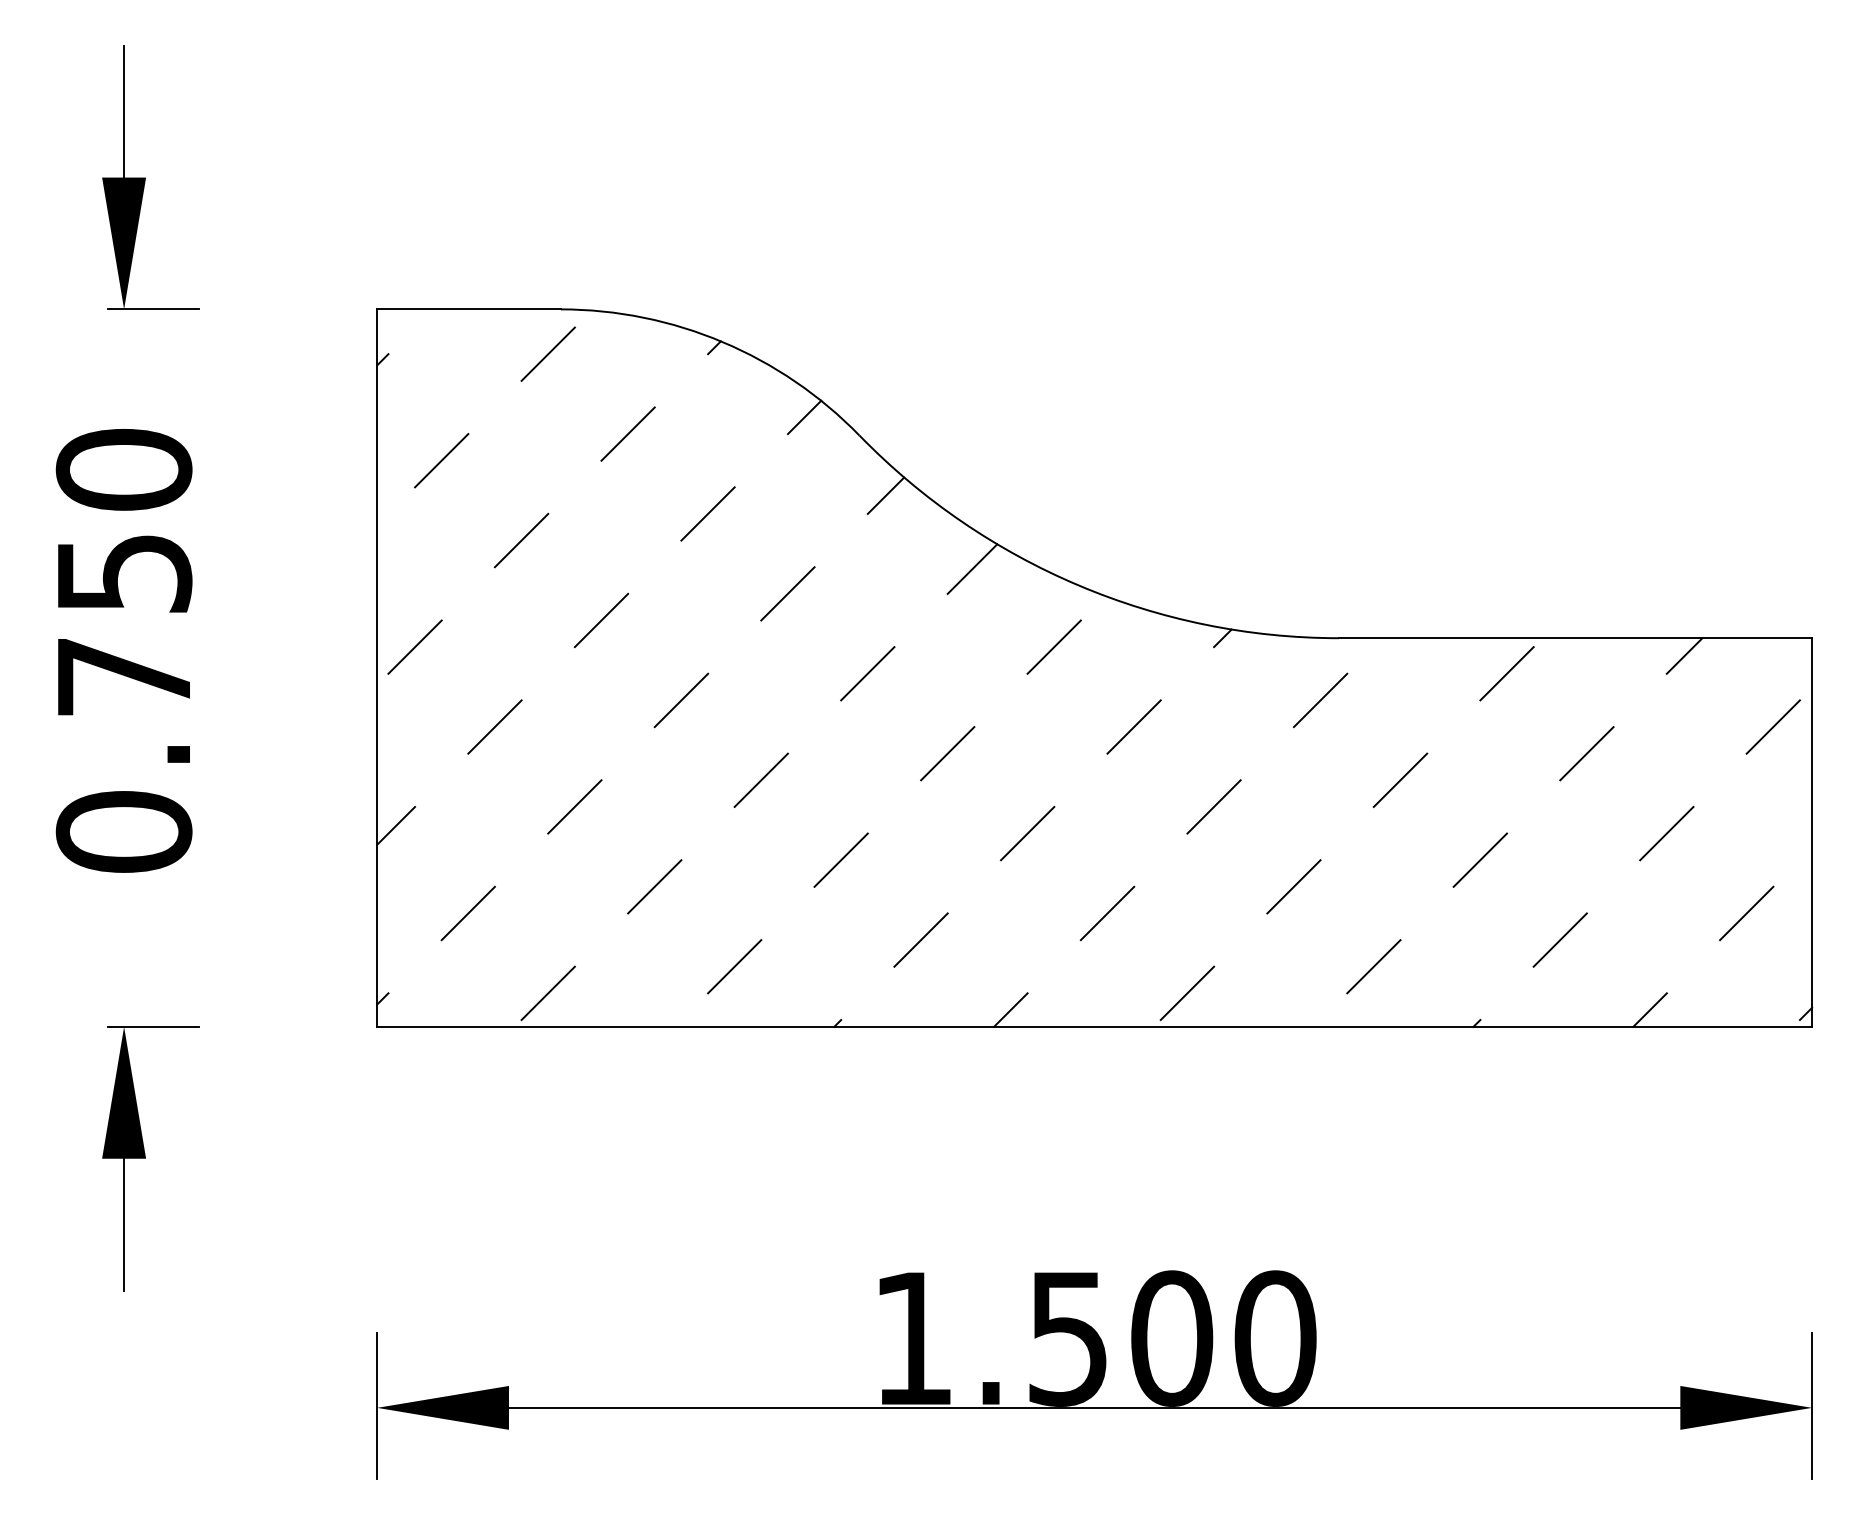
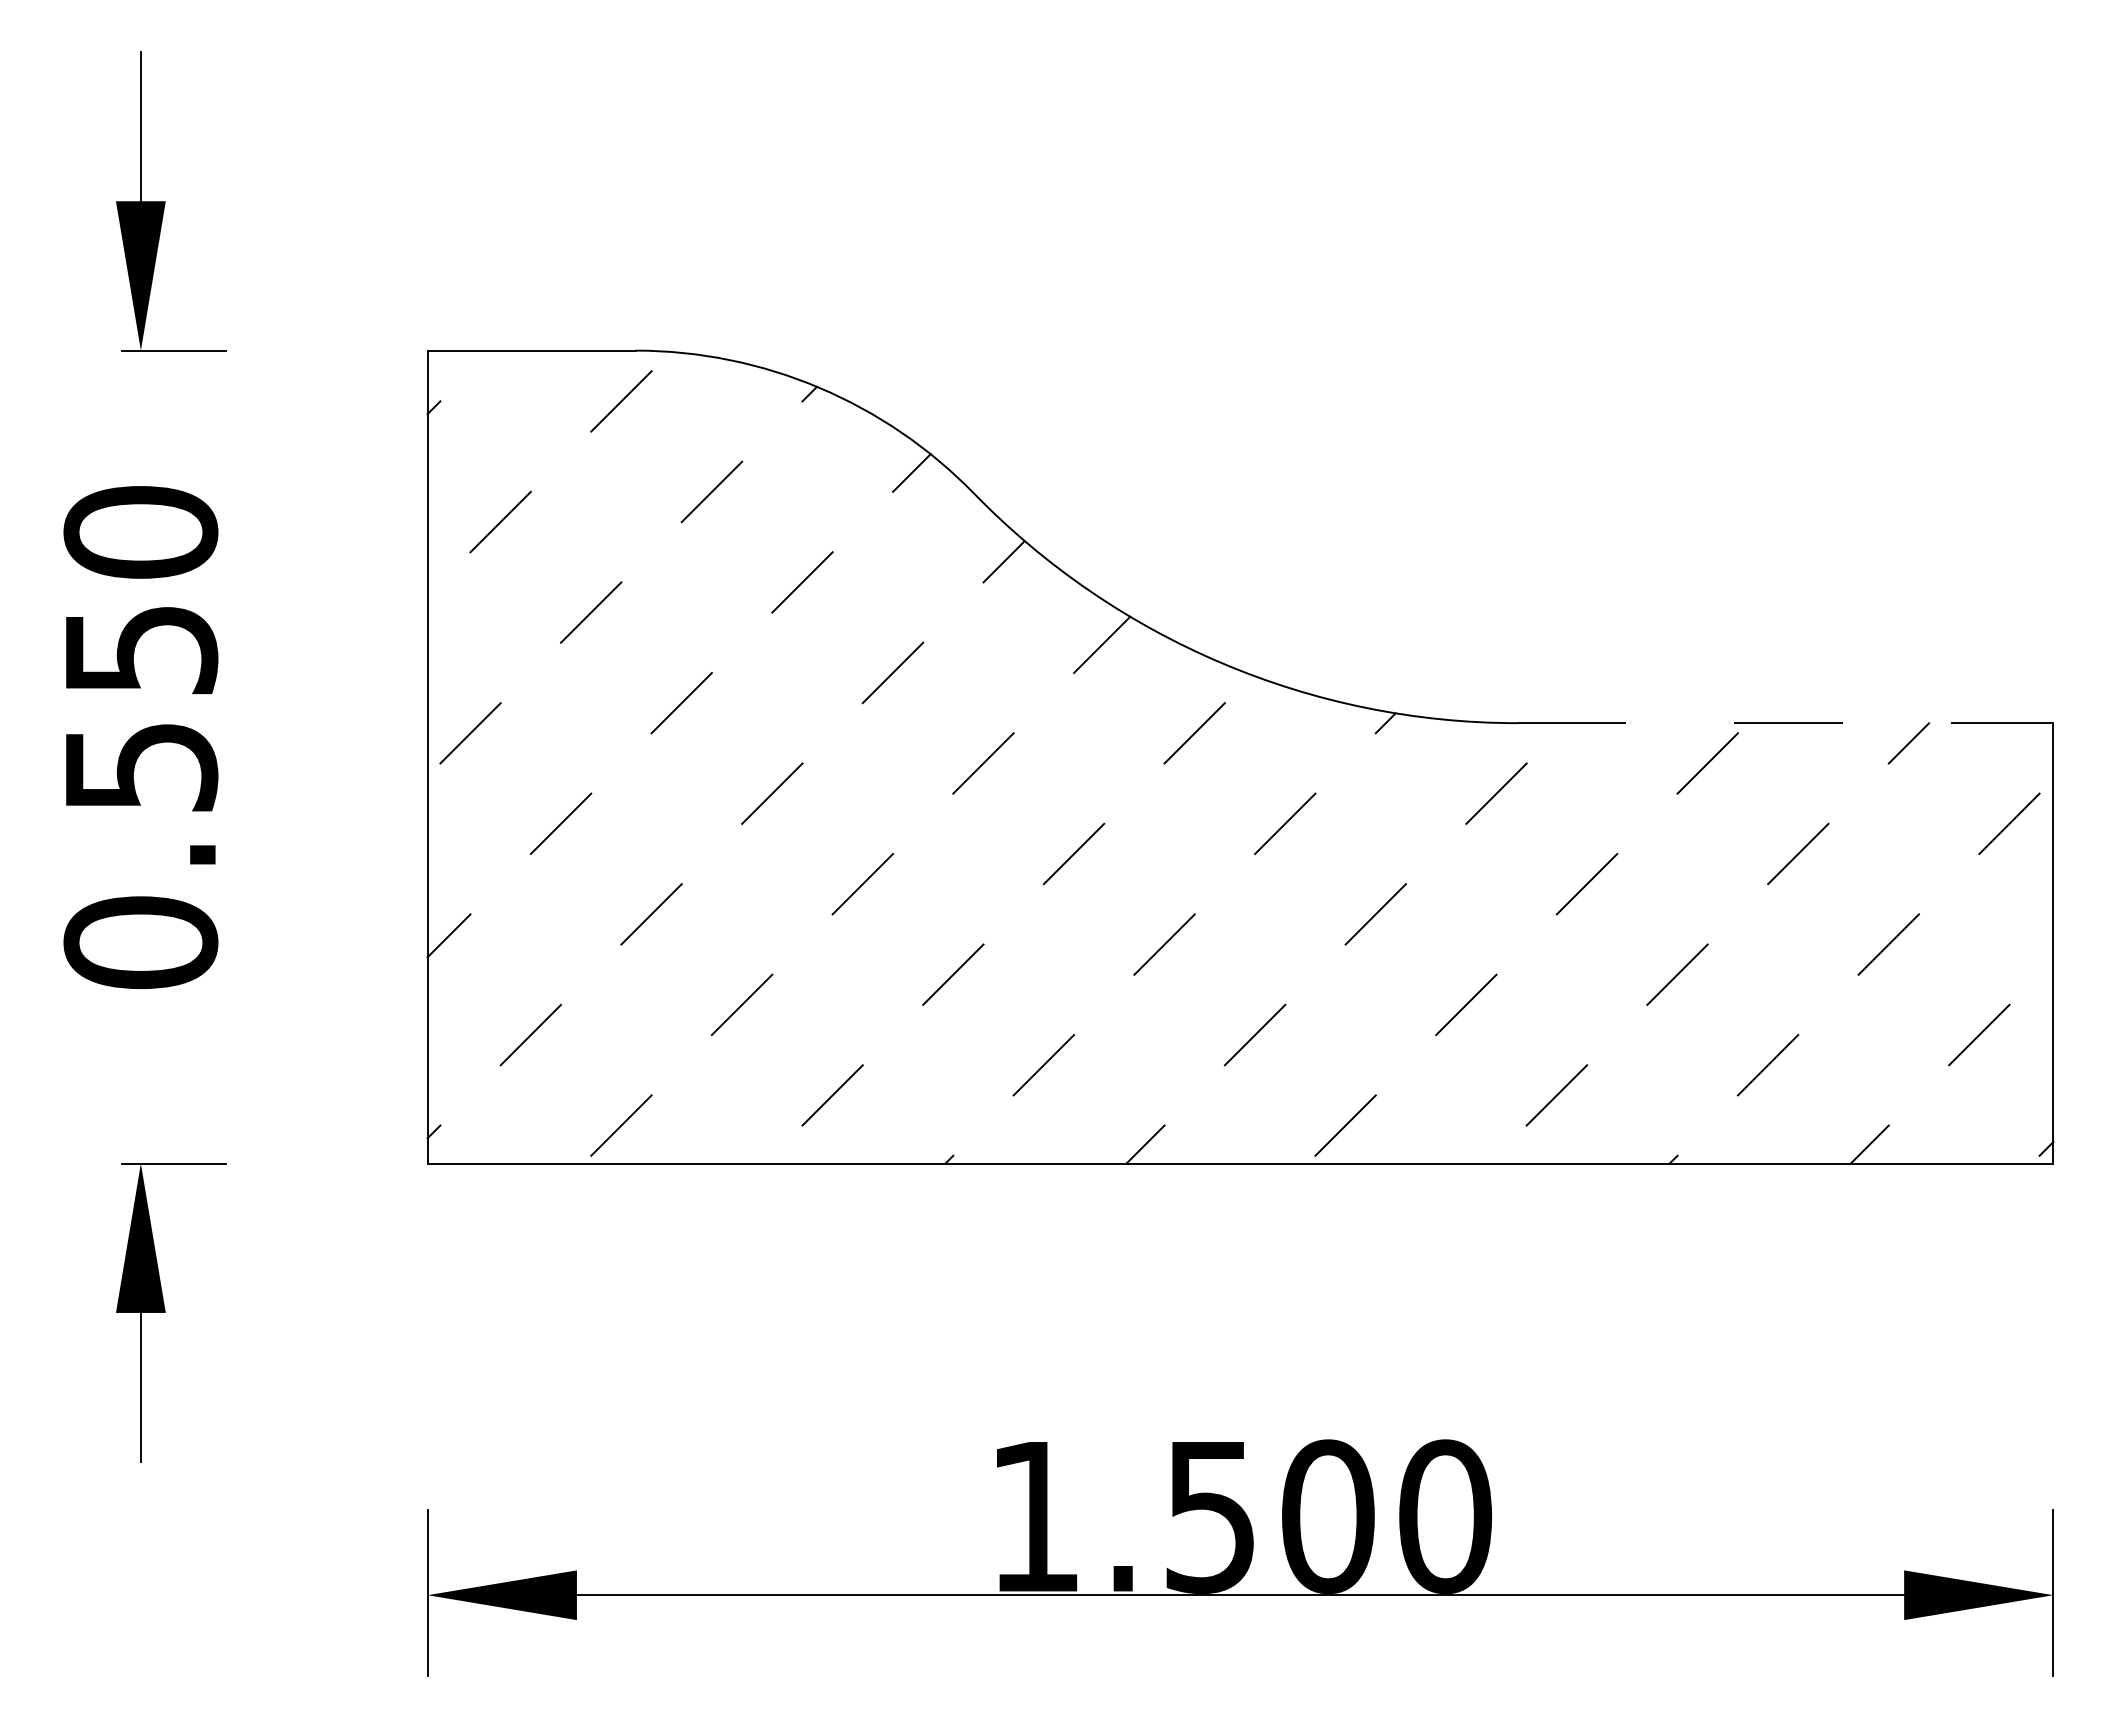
line: (1575, 638) -> (1785, 723), solid -> dashed
text: (125, 677) -> (142, 767), 0.750 -> 0.550

